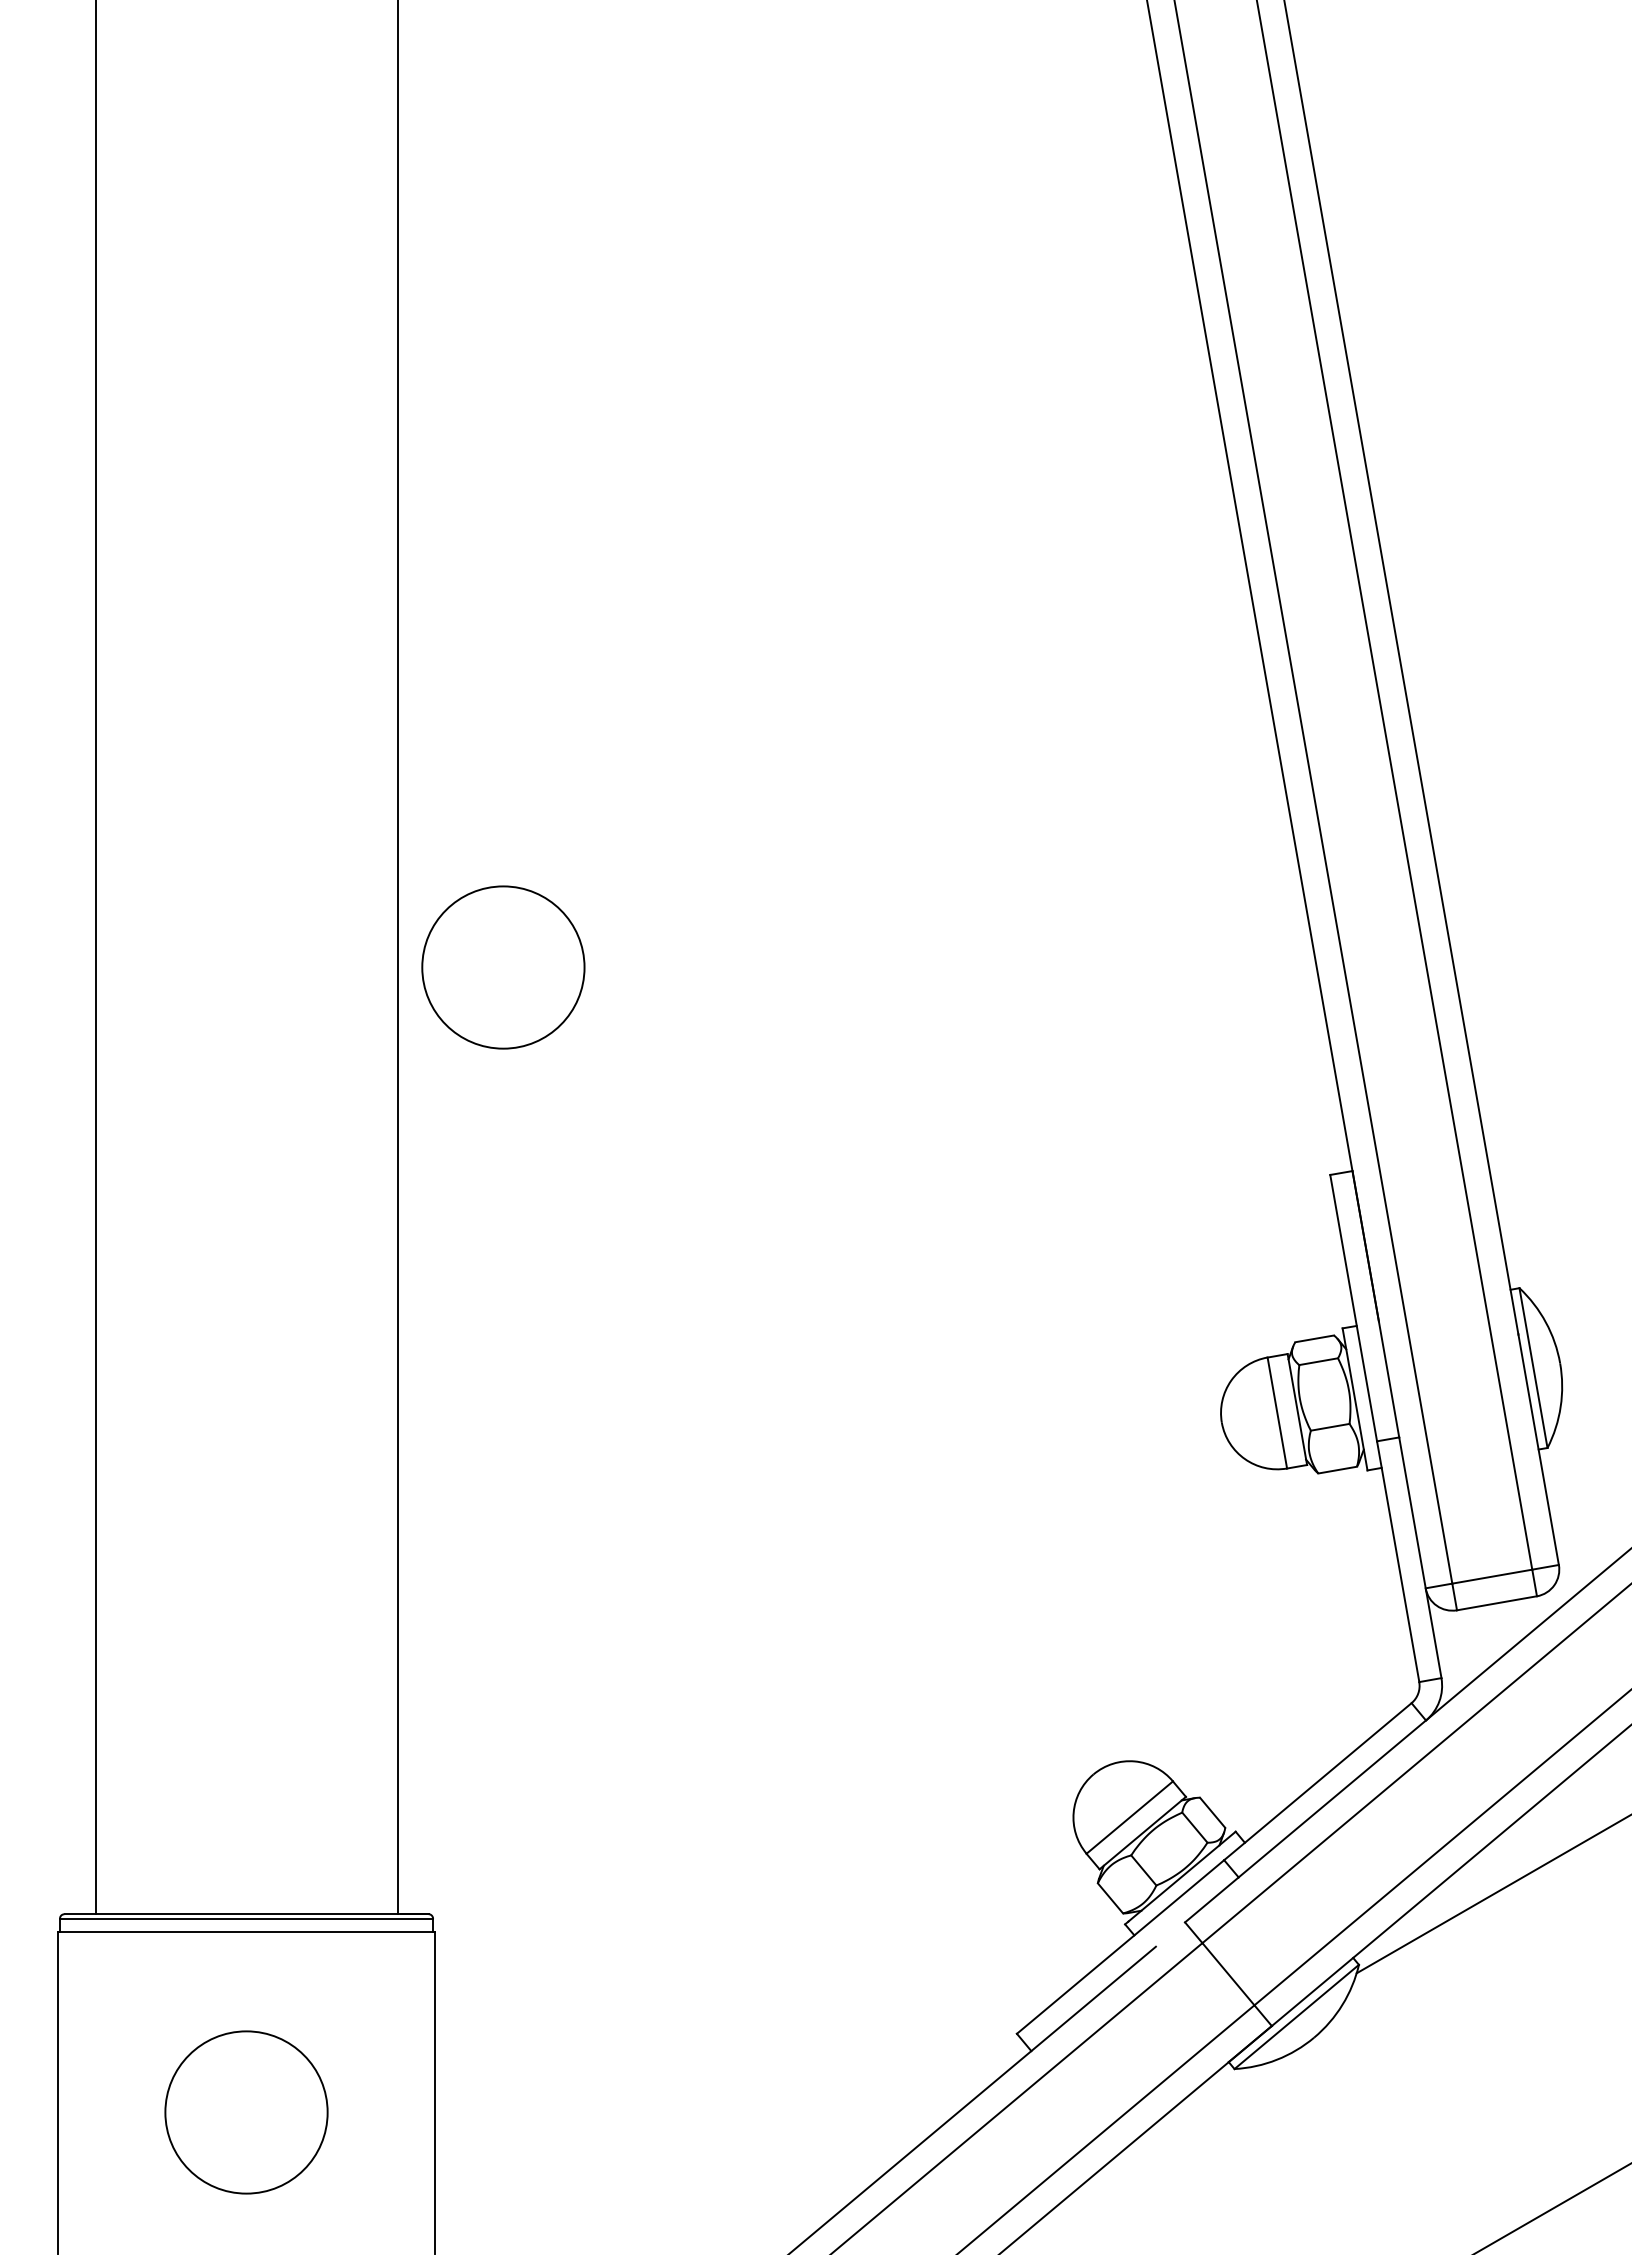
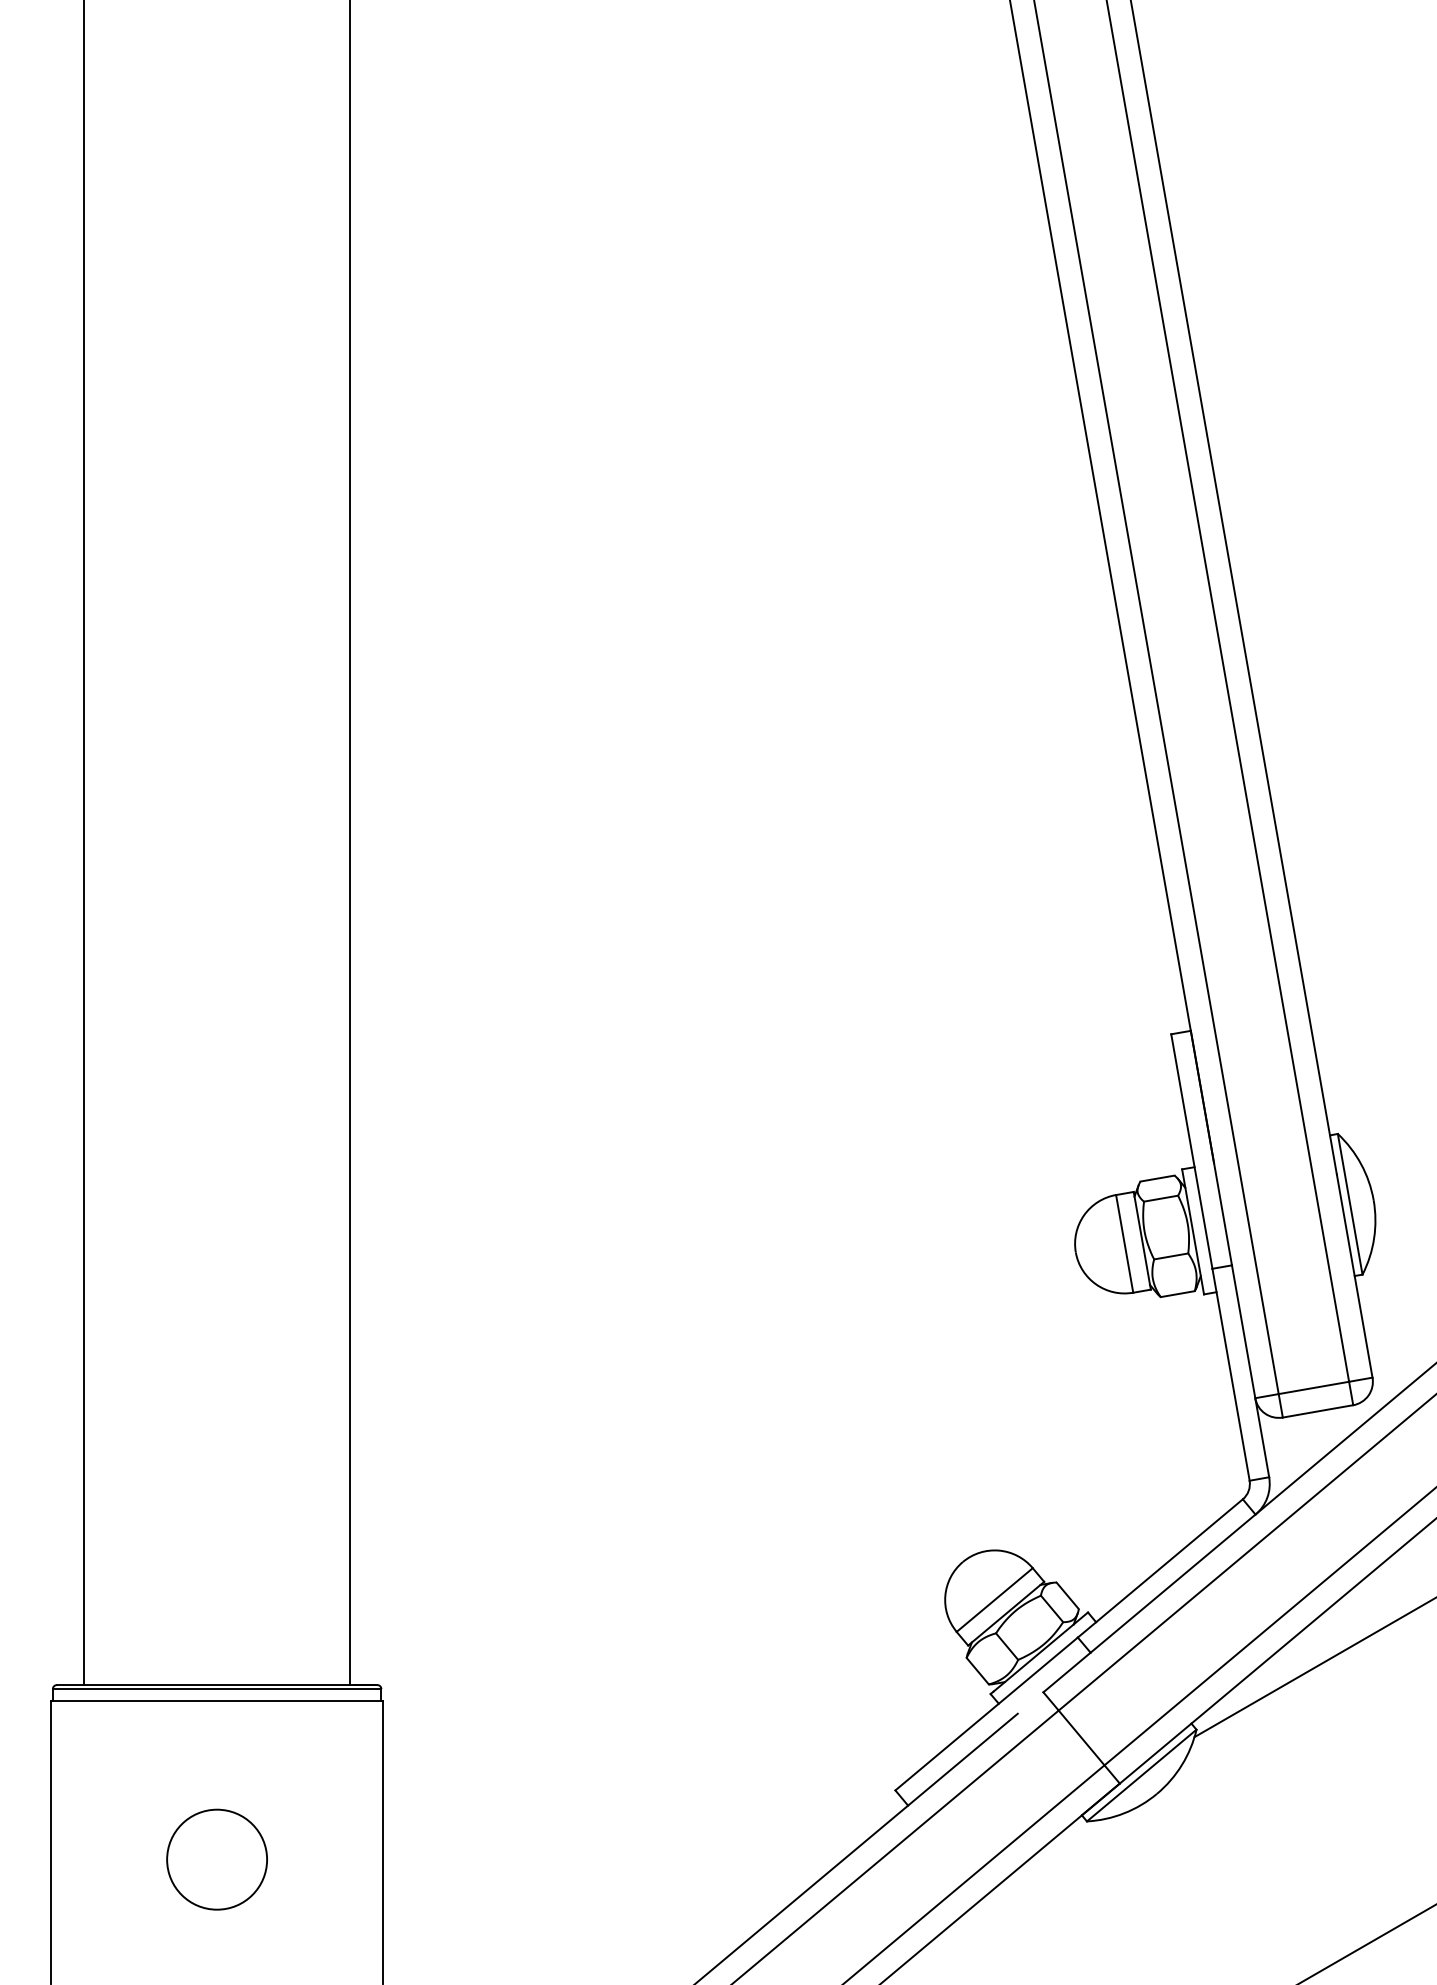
circle: (503, 967) -> (443, 851), removed
circle: (246, 2112) -> (217, 1859), size x0.7

